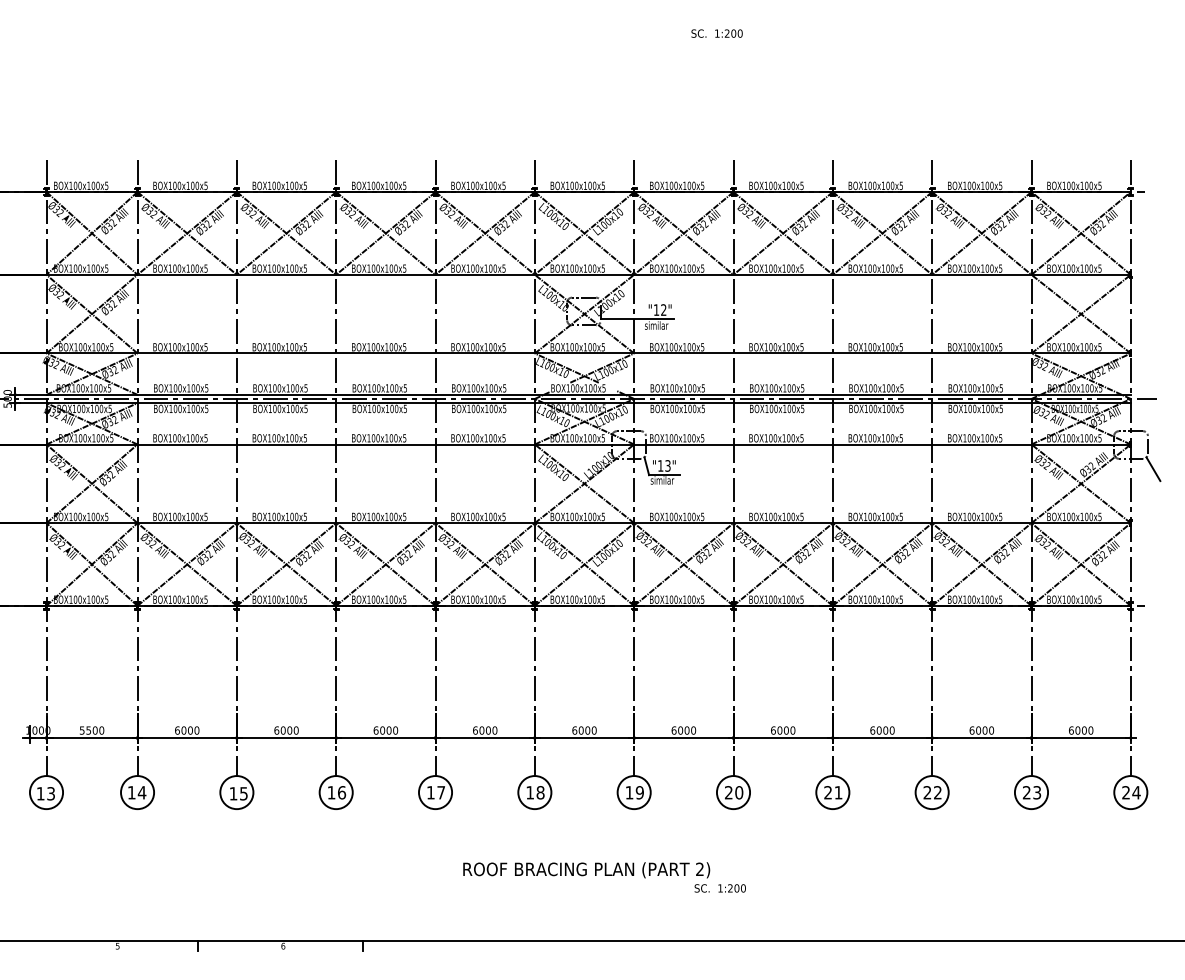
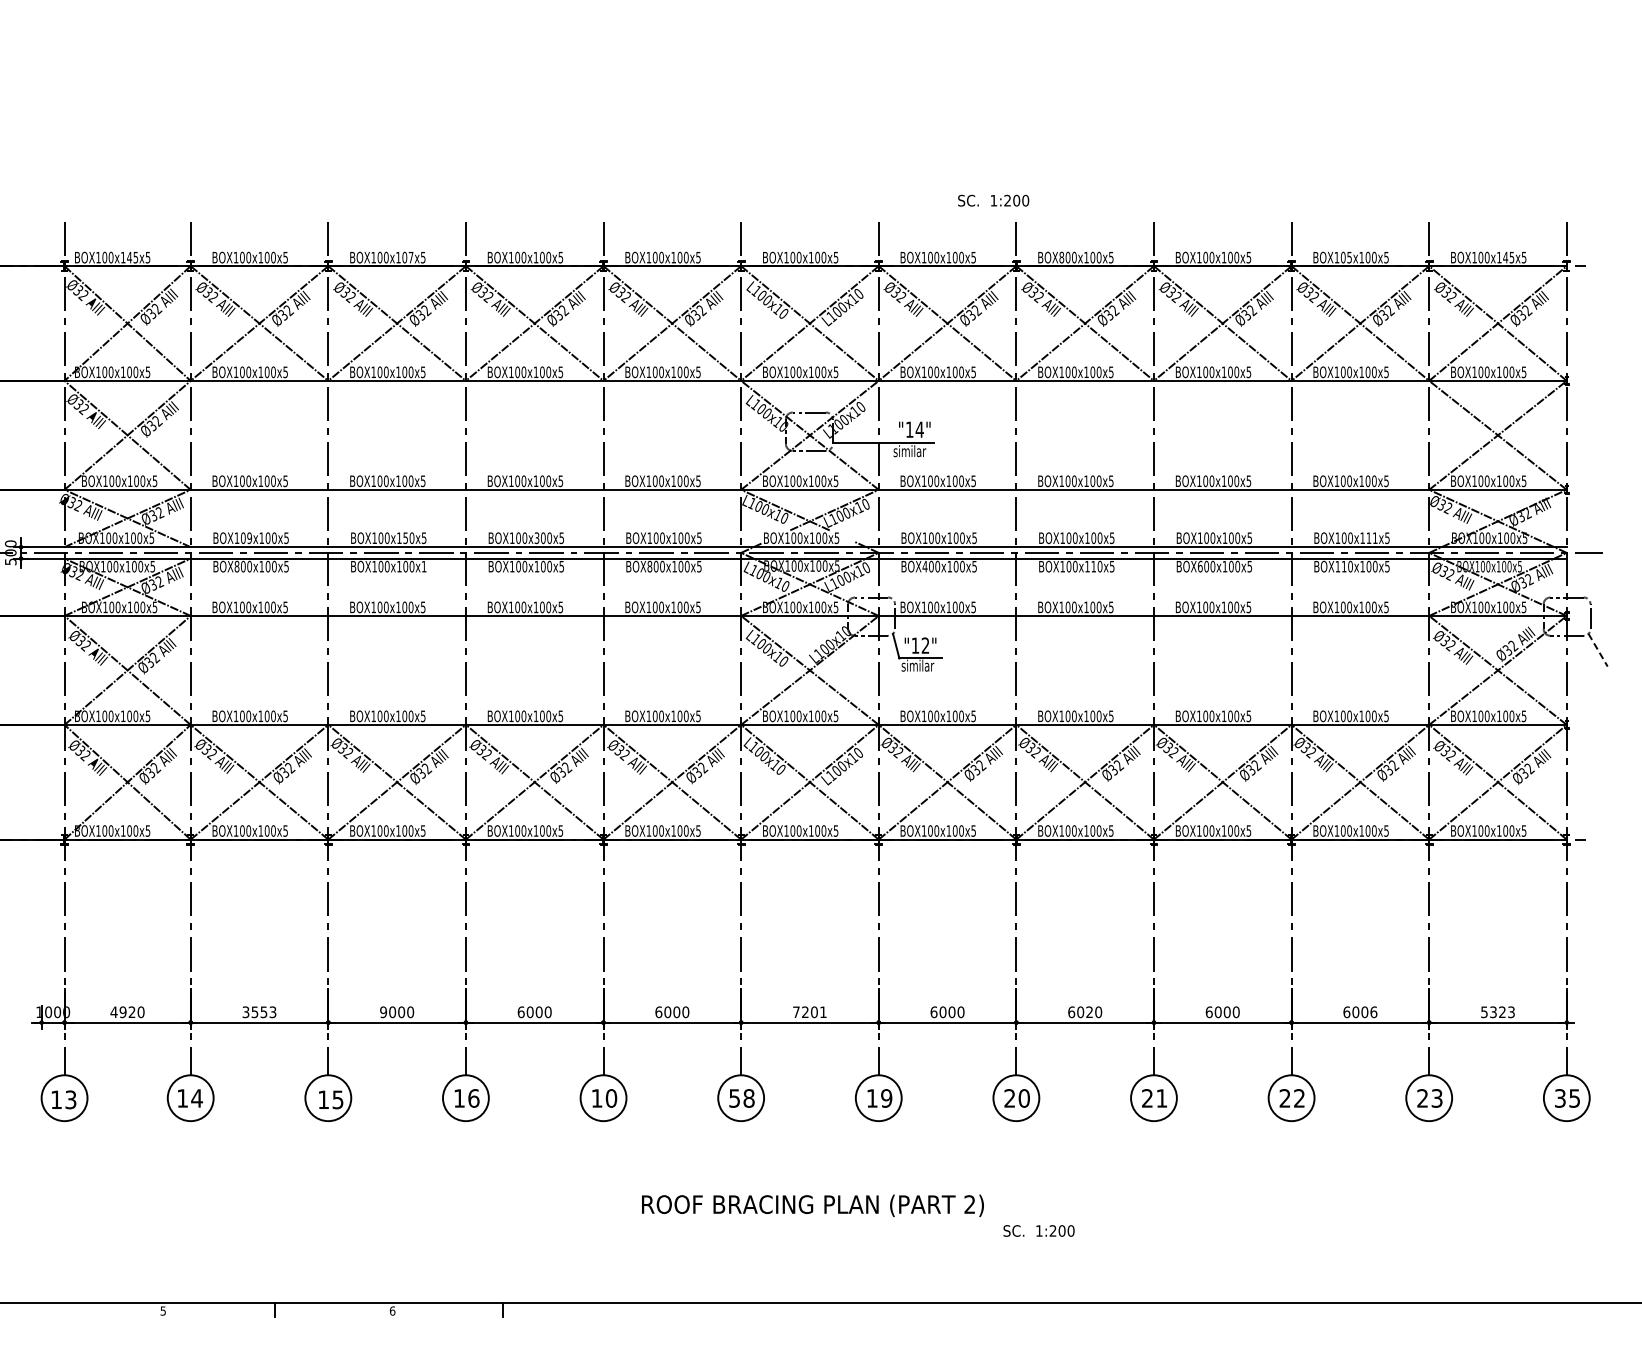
text: (717, 33) -> (993, 200), moved
text: (95, 185) -> (132, 257), BOX100x100x5 -> BOX100x145x5
text: (296, 185) -> (410, 257), BOX100x100x5 -> BOX100x107x5
text: (766, 185) -> (1061, 257), BOX100x100x5 -> BOX800x100x5
text: (973, 185) -> (1349, 257), BOX100x100x5 -> BOX105x100x5
text: (1088, 185) -> (1508, 257), BOX100x100x5 -> BOX100x145x5
text: (663, 309) -> (919, 429), "12" -> "14"
text: (179, 387) -> (249, 537), BOX100x100x5 -> BOX109x100x5
text: (292, 387) -> (405, 537), BOX100x100x5 -> BOX100x150x5
text: (387, 388) -> (536, 538), BOX100x100x5 -> BOX100x300x5
text: (989, 388) -> (1371, 538), BOX100x100x5 -> BOX100x111x5
text: (170, 408) -> (236, 566), BOX100x100x5 -> BOX800x100x5
text: (305, 408) -> (423, 566), BOX100x100x5 -> BOX100x100x1
text: (468, 408) -> (649, 566), BOX100x100x5 -> BOX800x100x5
text: (667, 408) -> (924, 566), BOX100x100x5 -> BOX400x100x5
text: (789, 408) -> (1093, 566), BOX100x100x5 -> BOX100x110x5
text: (866, 408) -> (1200, 566), BOX100x100x5 -> BOX600x100x5
text: (969, 408) -> (1343, 566), BOX100x100x5 -> BOX110x100x5
text: (667, 465) -> (925, 645), "13" -> "12"
line: (1153, 469) -> (1598, 650), solid -> dashed
text: (991, 729) -> (1373, 1011), 6000 -> 6006
text: (88, 730) -> (122, 1012), 5500 -> 4920
text: (187, 730) -> (259, 1012), 6000 -> 3553
text: (276, 730) -> (383, 1012), 6000 -> 9000
text: (584, 730) -> (809, 1012), 6000 -> 7201
text: (786, 730) -> (1089, 1012), 6000 -> 6020
text: (1080, 730) -> (1497, 1012), 6000 -> 5323
text: (441, 792) -> (611, 1098), 17 -> 10
text: (530, 792) -> (734, 1098), 18 -> 58
text: (1131, 792) -> (1567, 1098), 24 -> 35
text: (719, 888) -> (1038, 1230), moved

